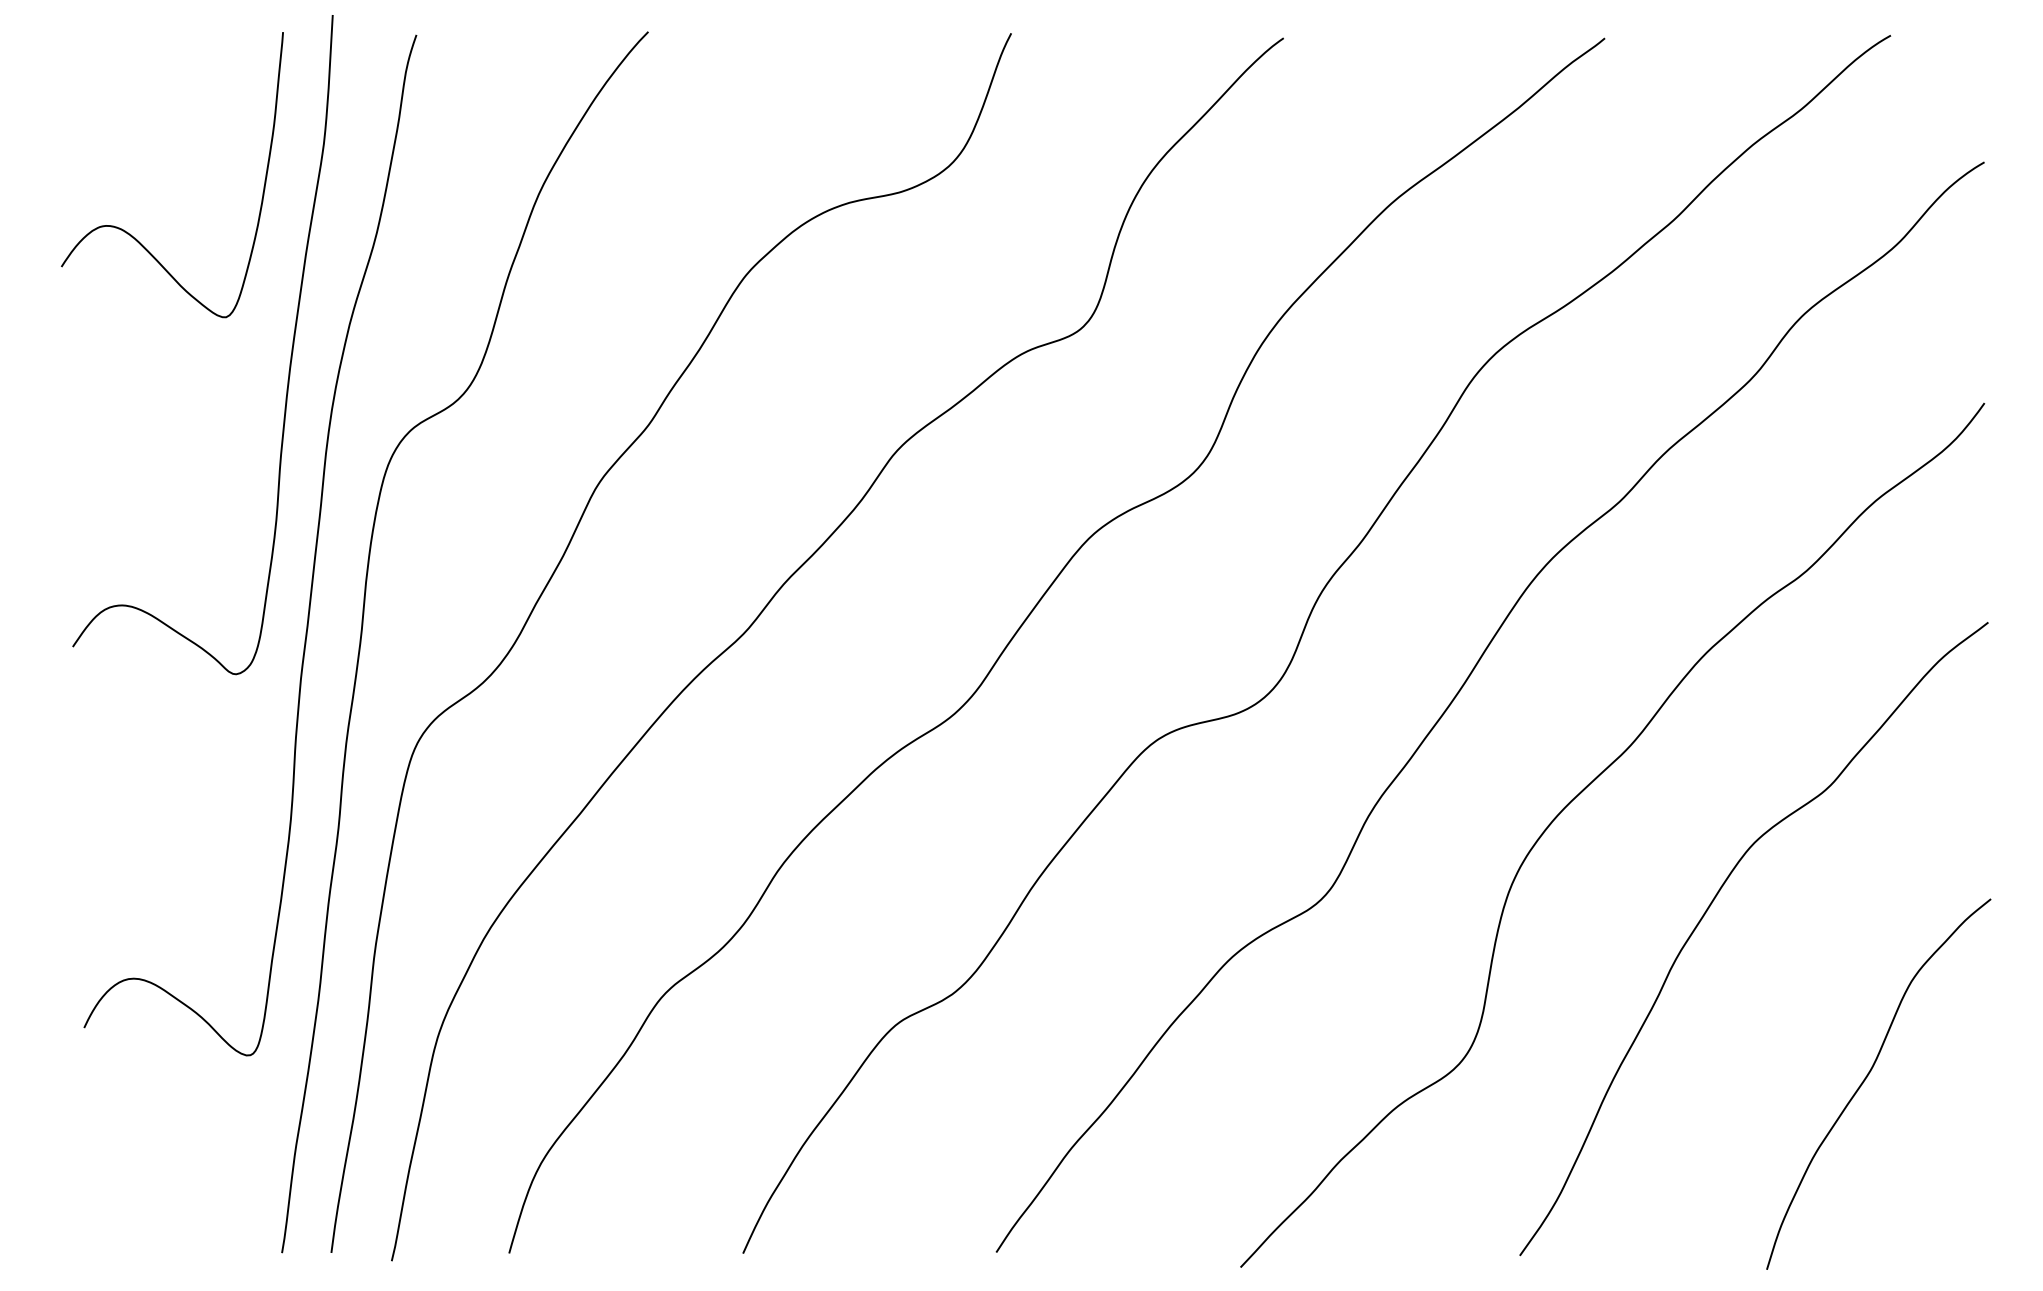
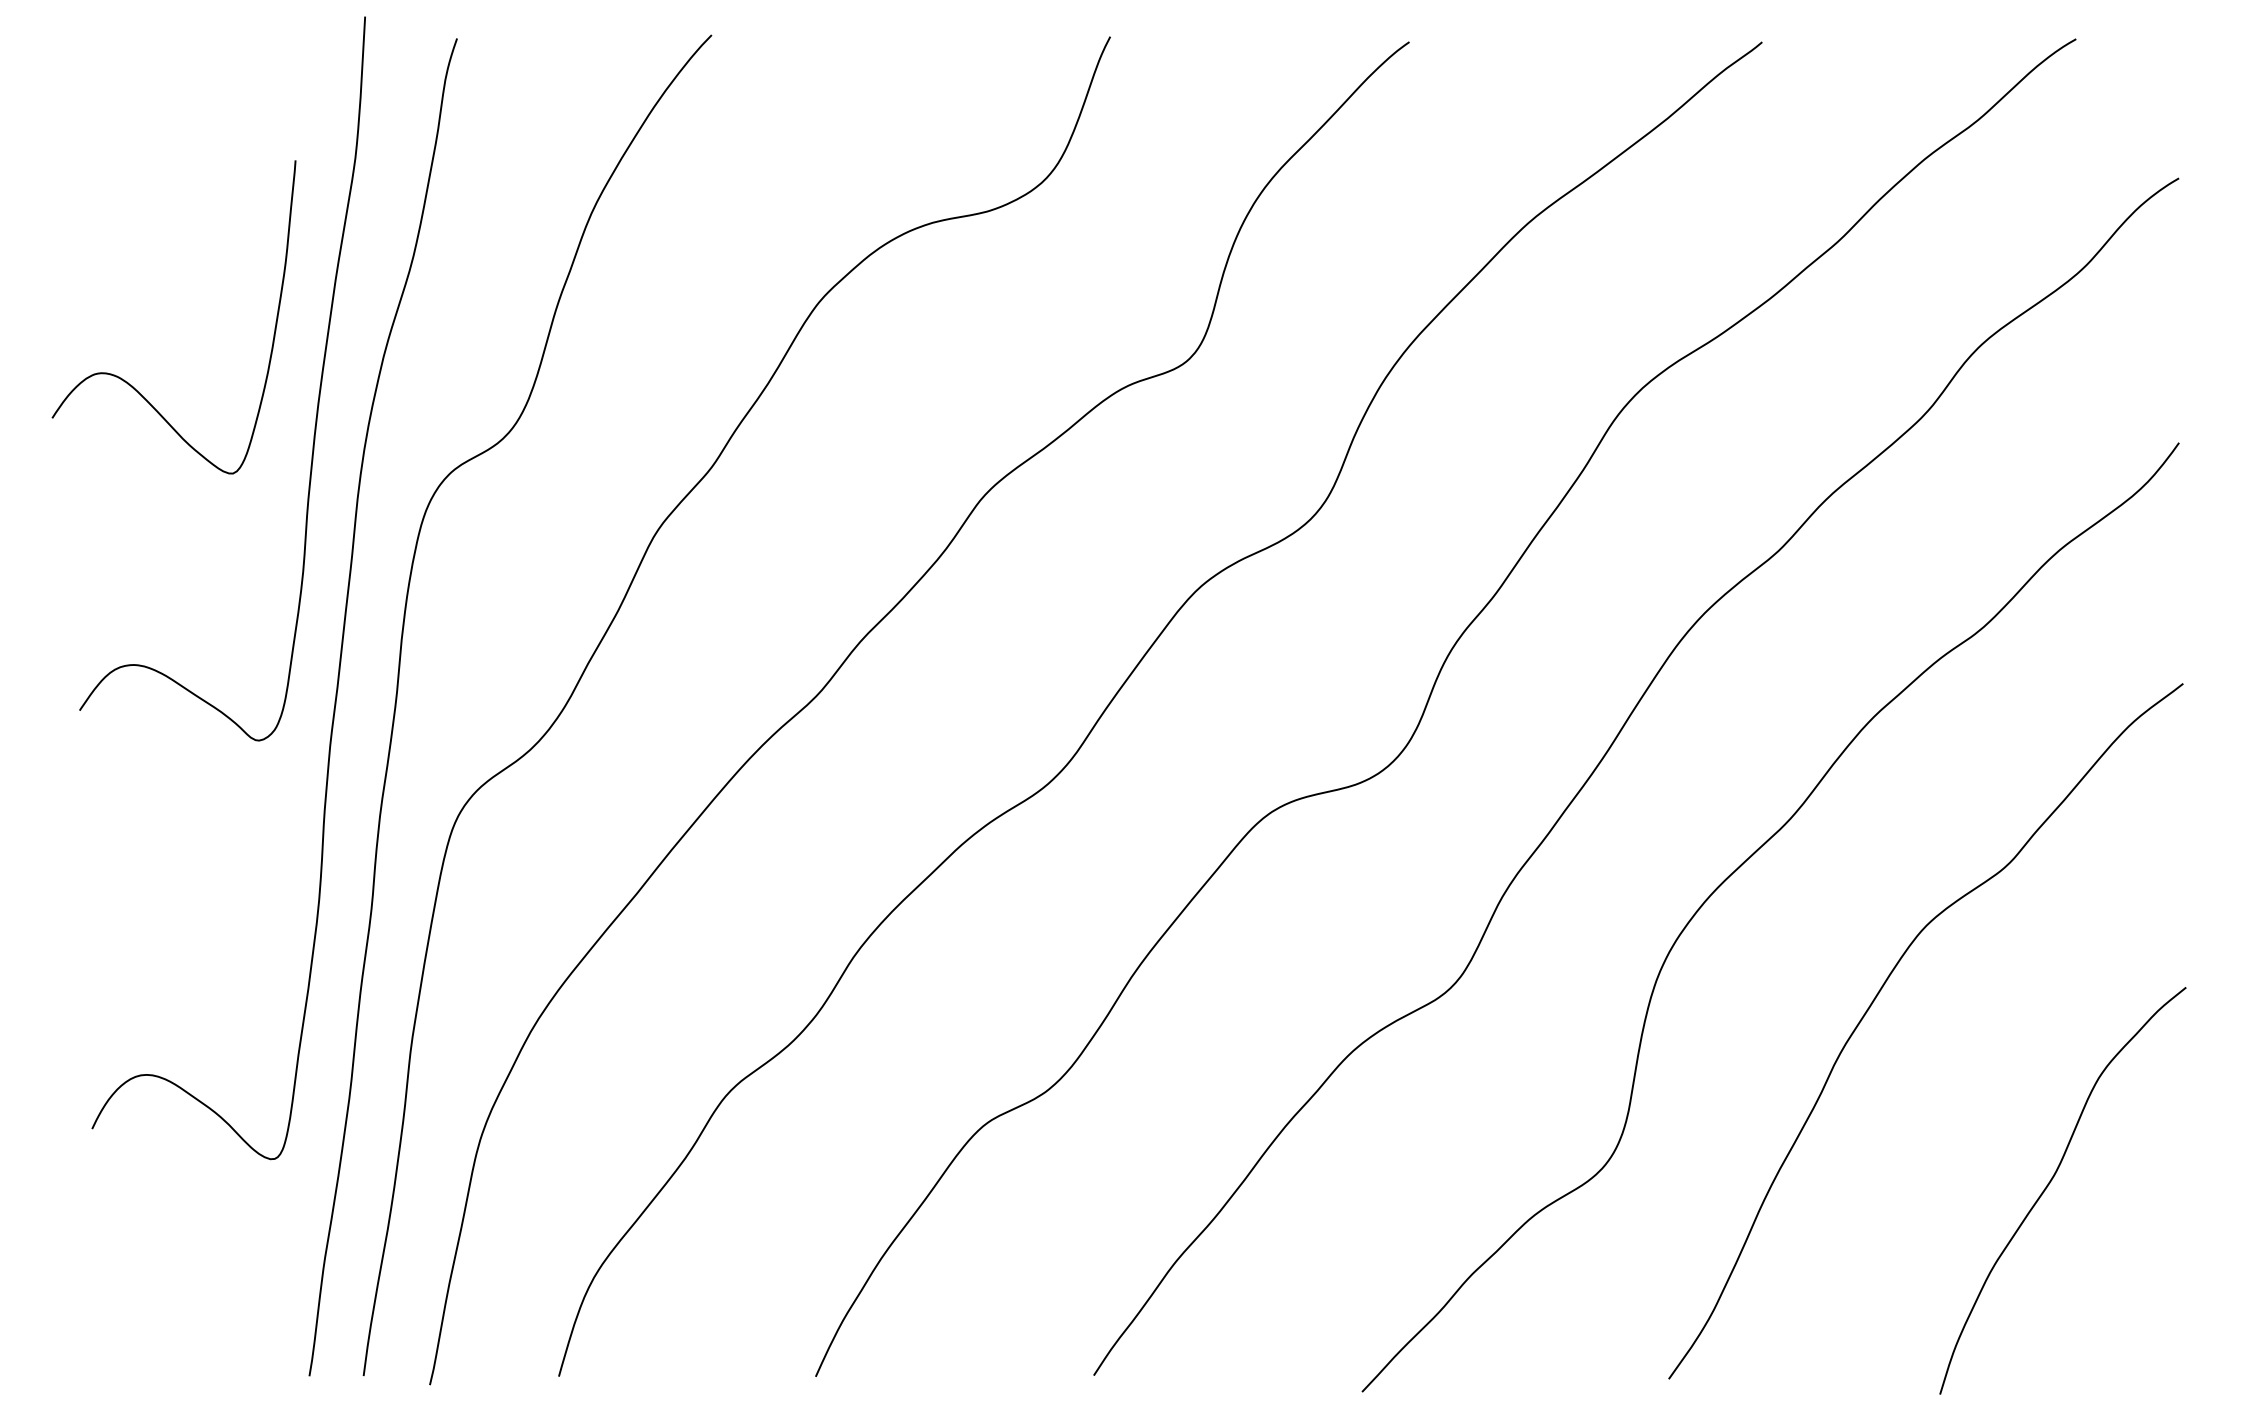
curve: (130, 233) -> (127, 381), moved

